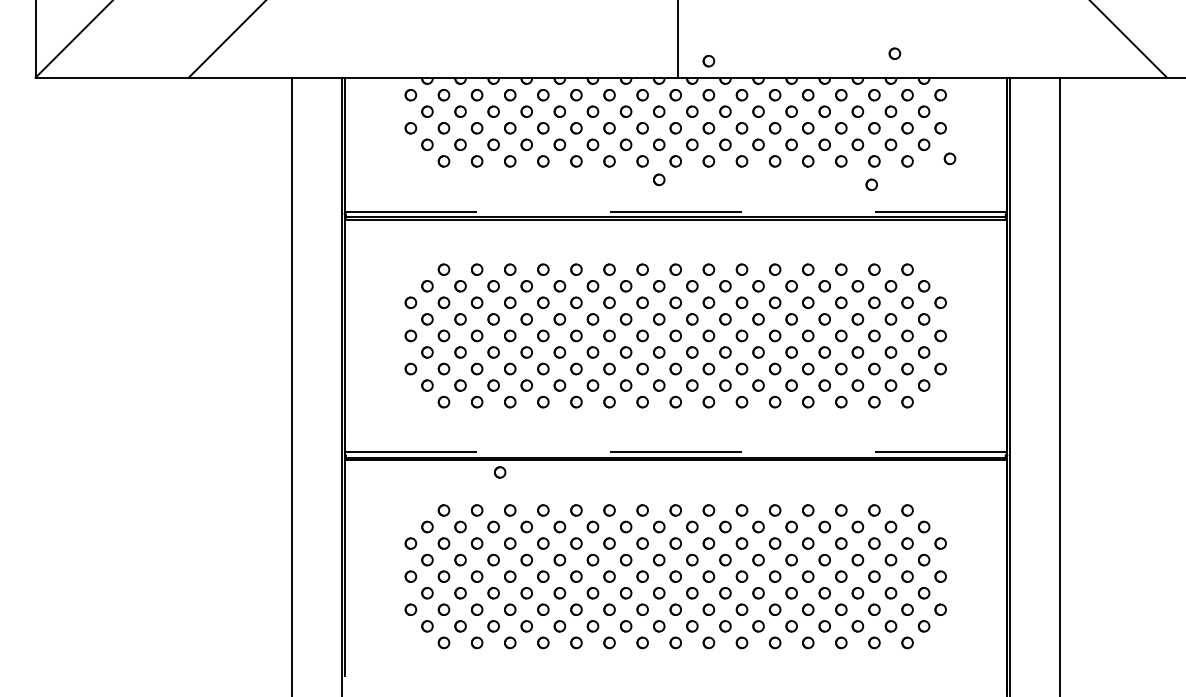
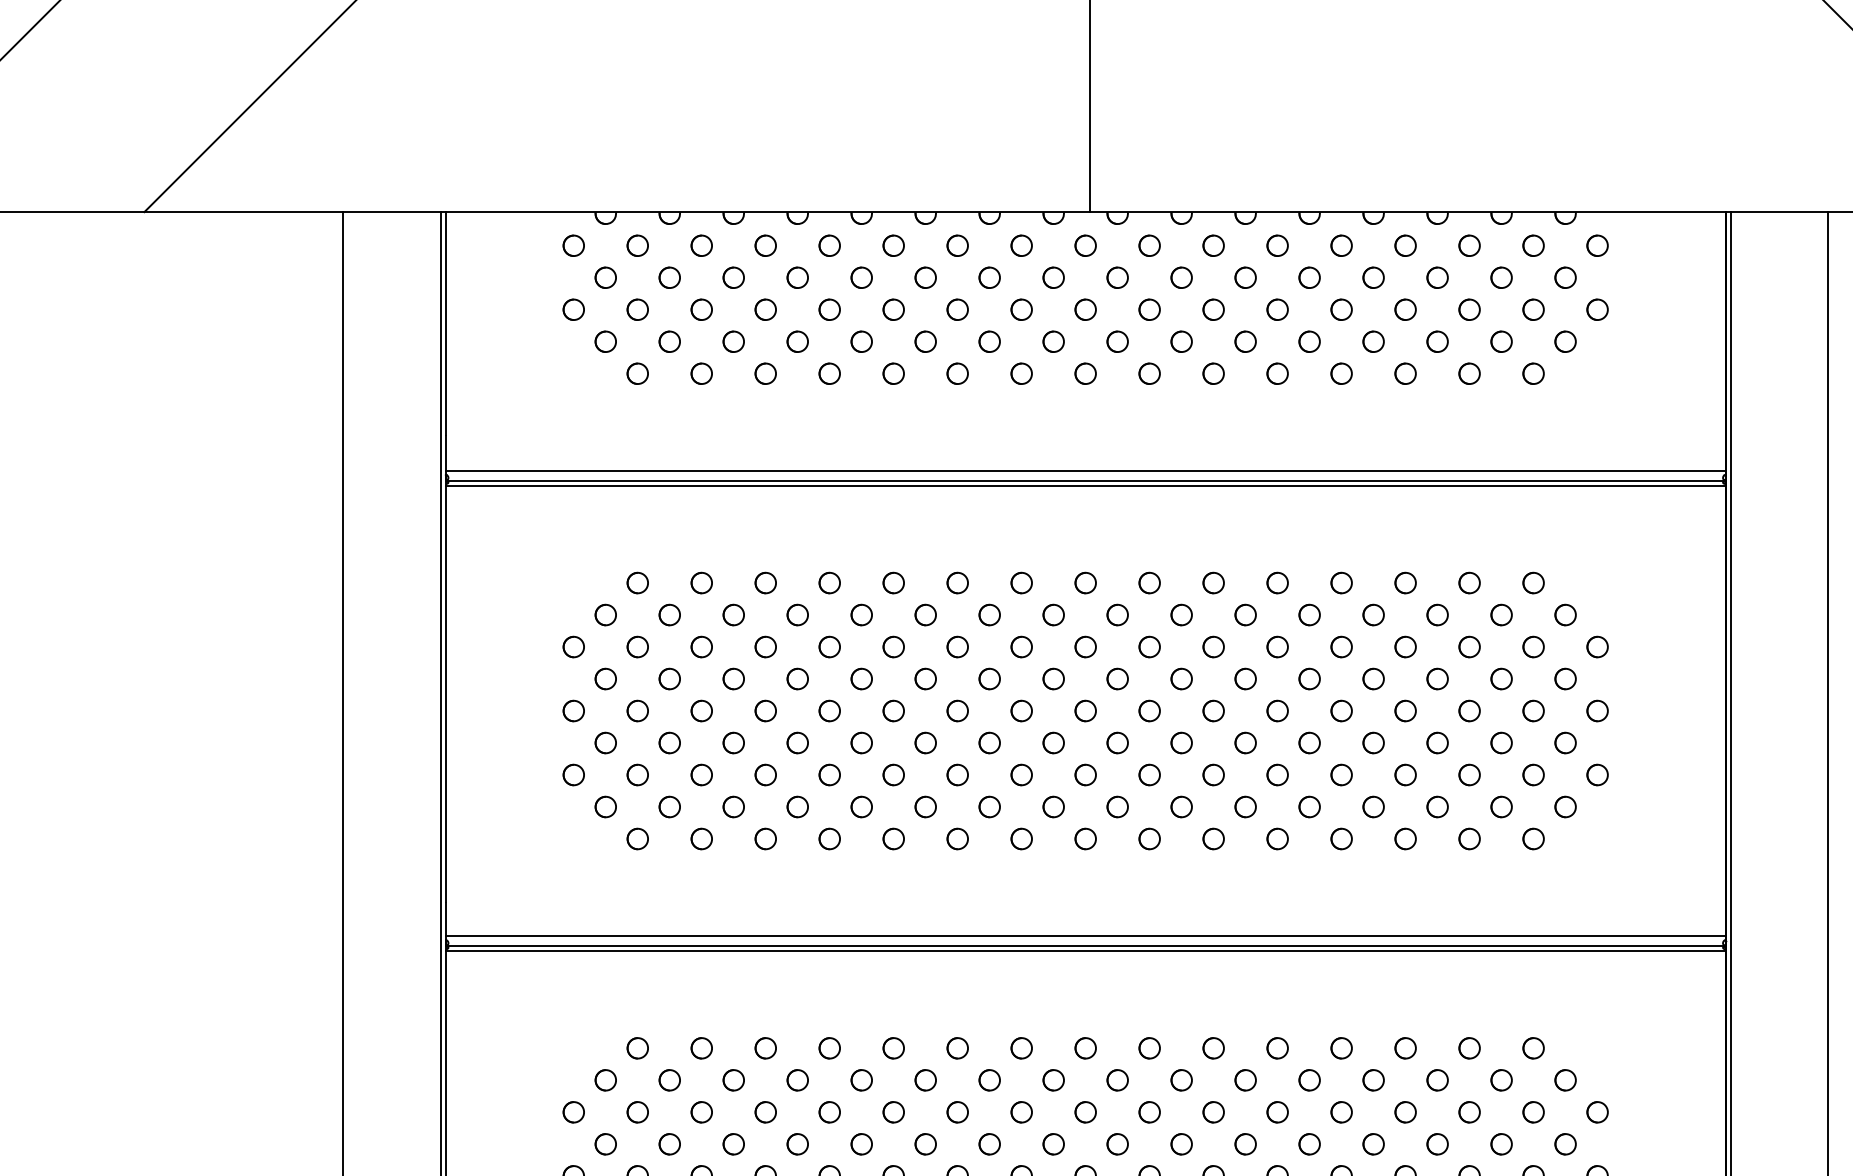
part: (894, 53) -> (1508, 165), removed
part: (708, 61) -> (1148, 180), removed
part: (949, 158) -> (1614, 368), removed
part: (659, 179) -> (1054, 408), removed
part: (871, 184) -> (1463, 418), removed
line: (676, 211) -> (1087, 470), dashed -> solid
line: (676, 452) -> (1087, 936), dashed -> solid
part: (499, 472) -> (744, 974), removed

